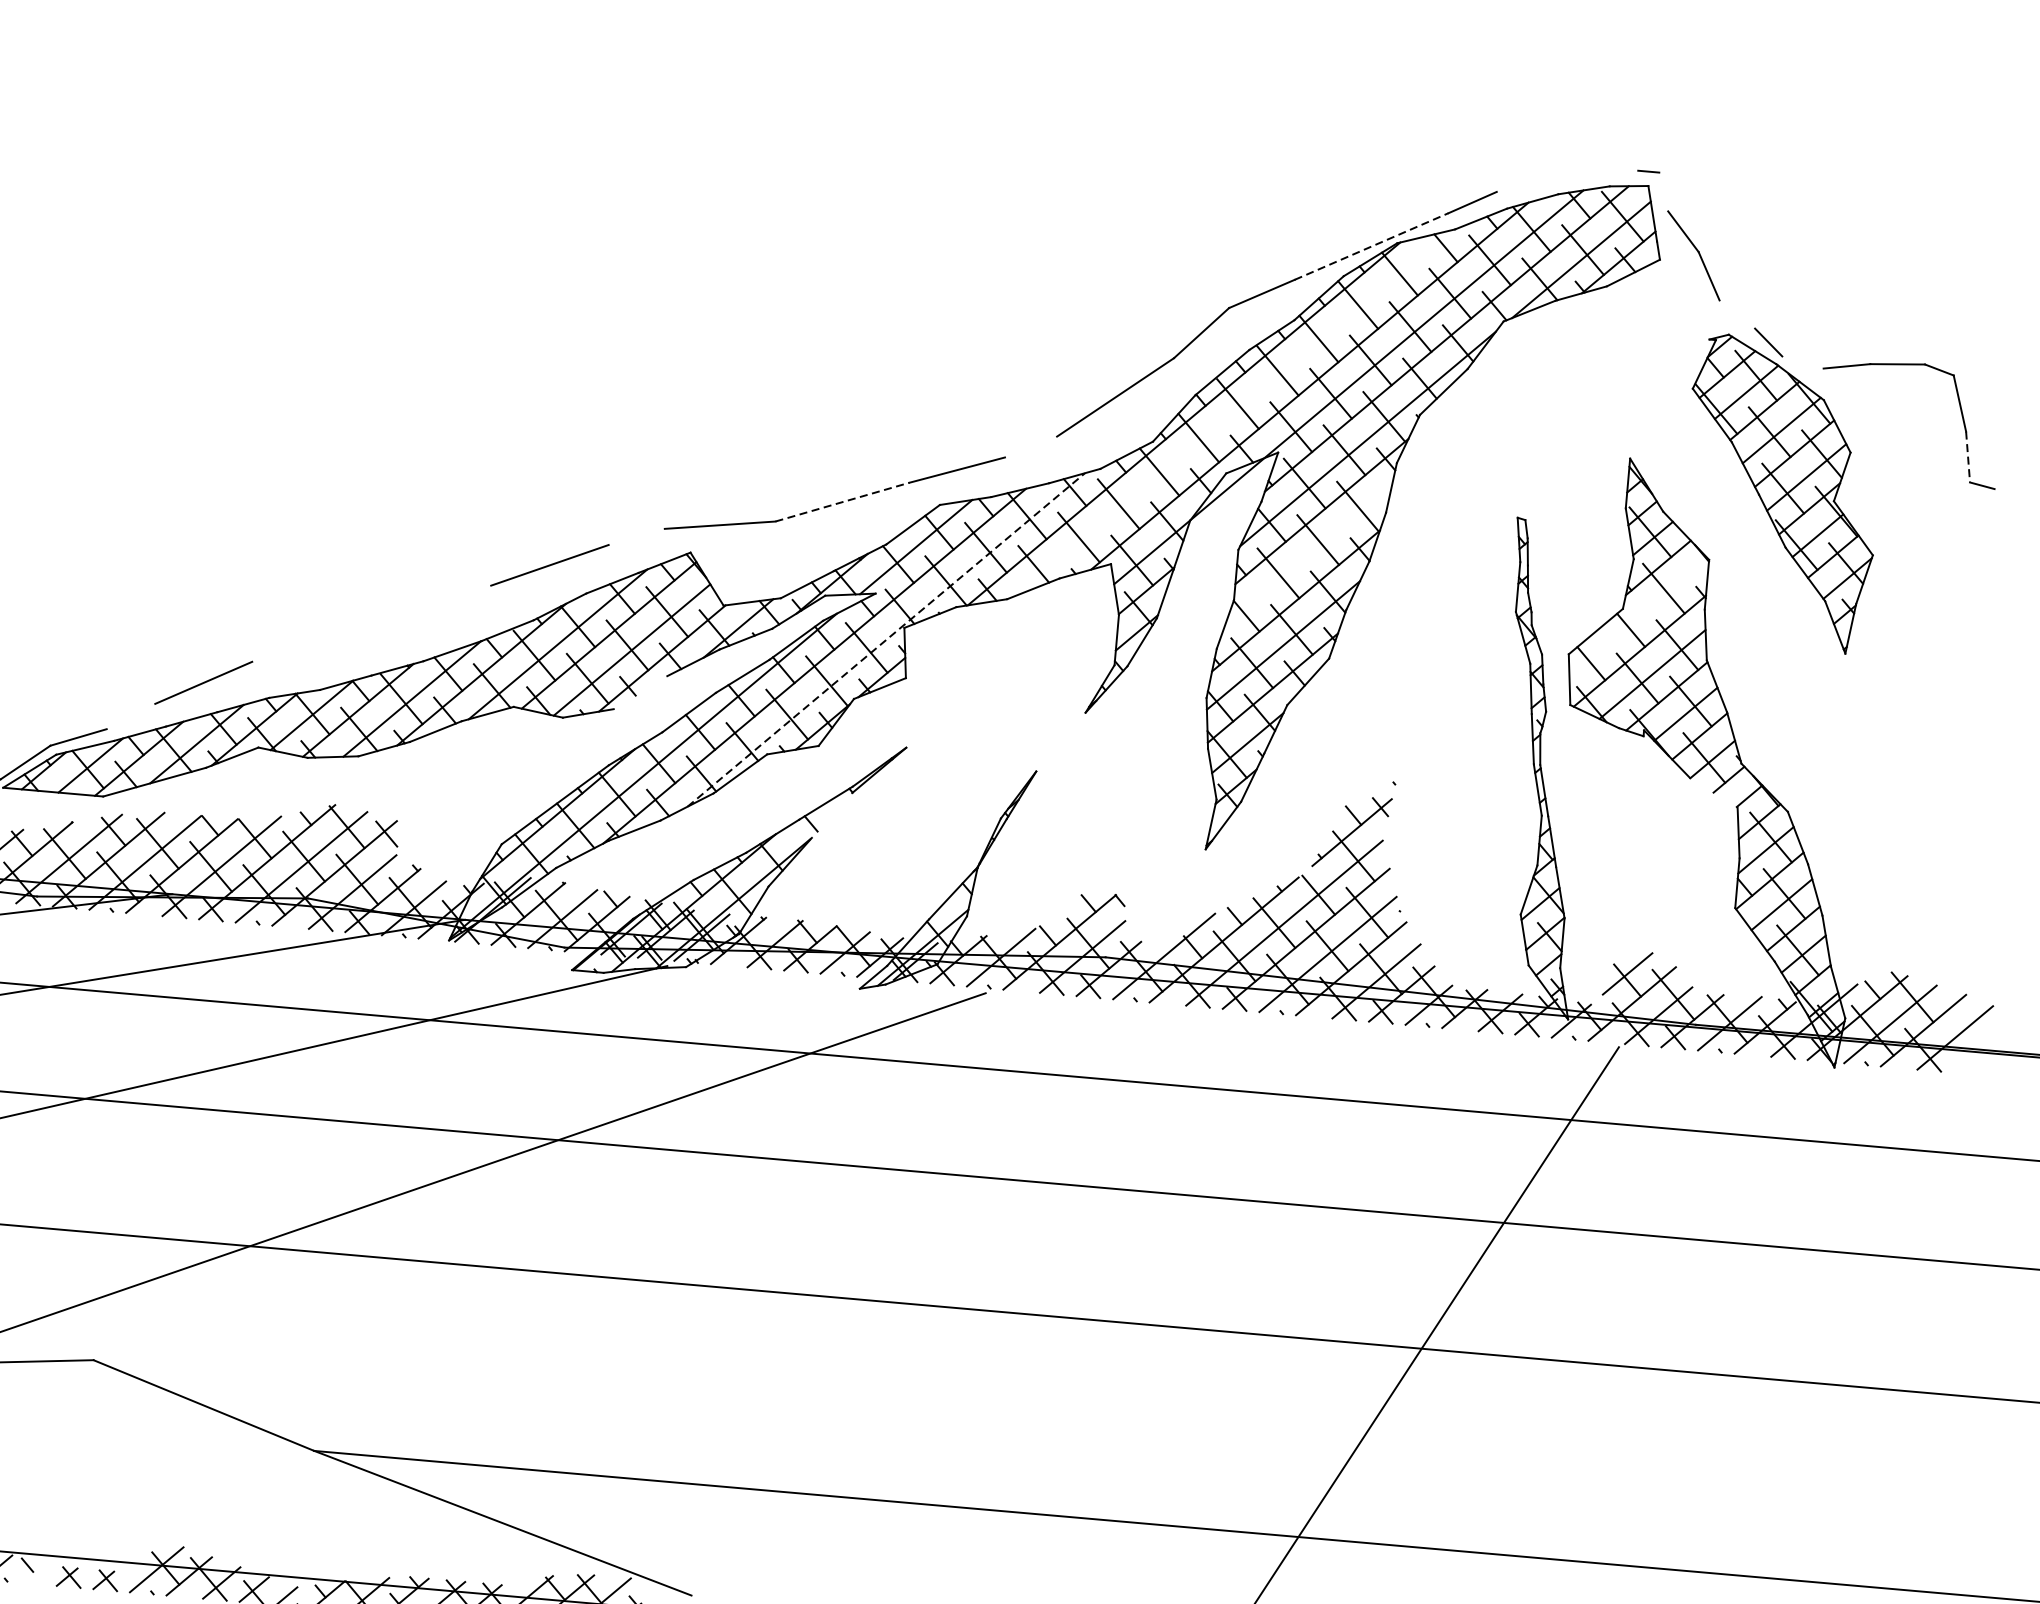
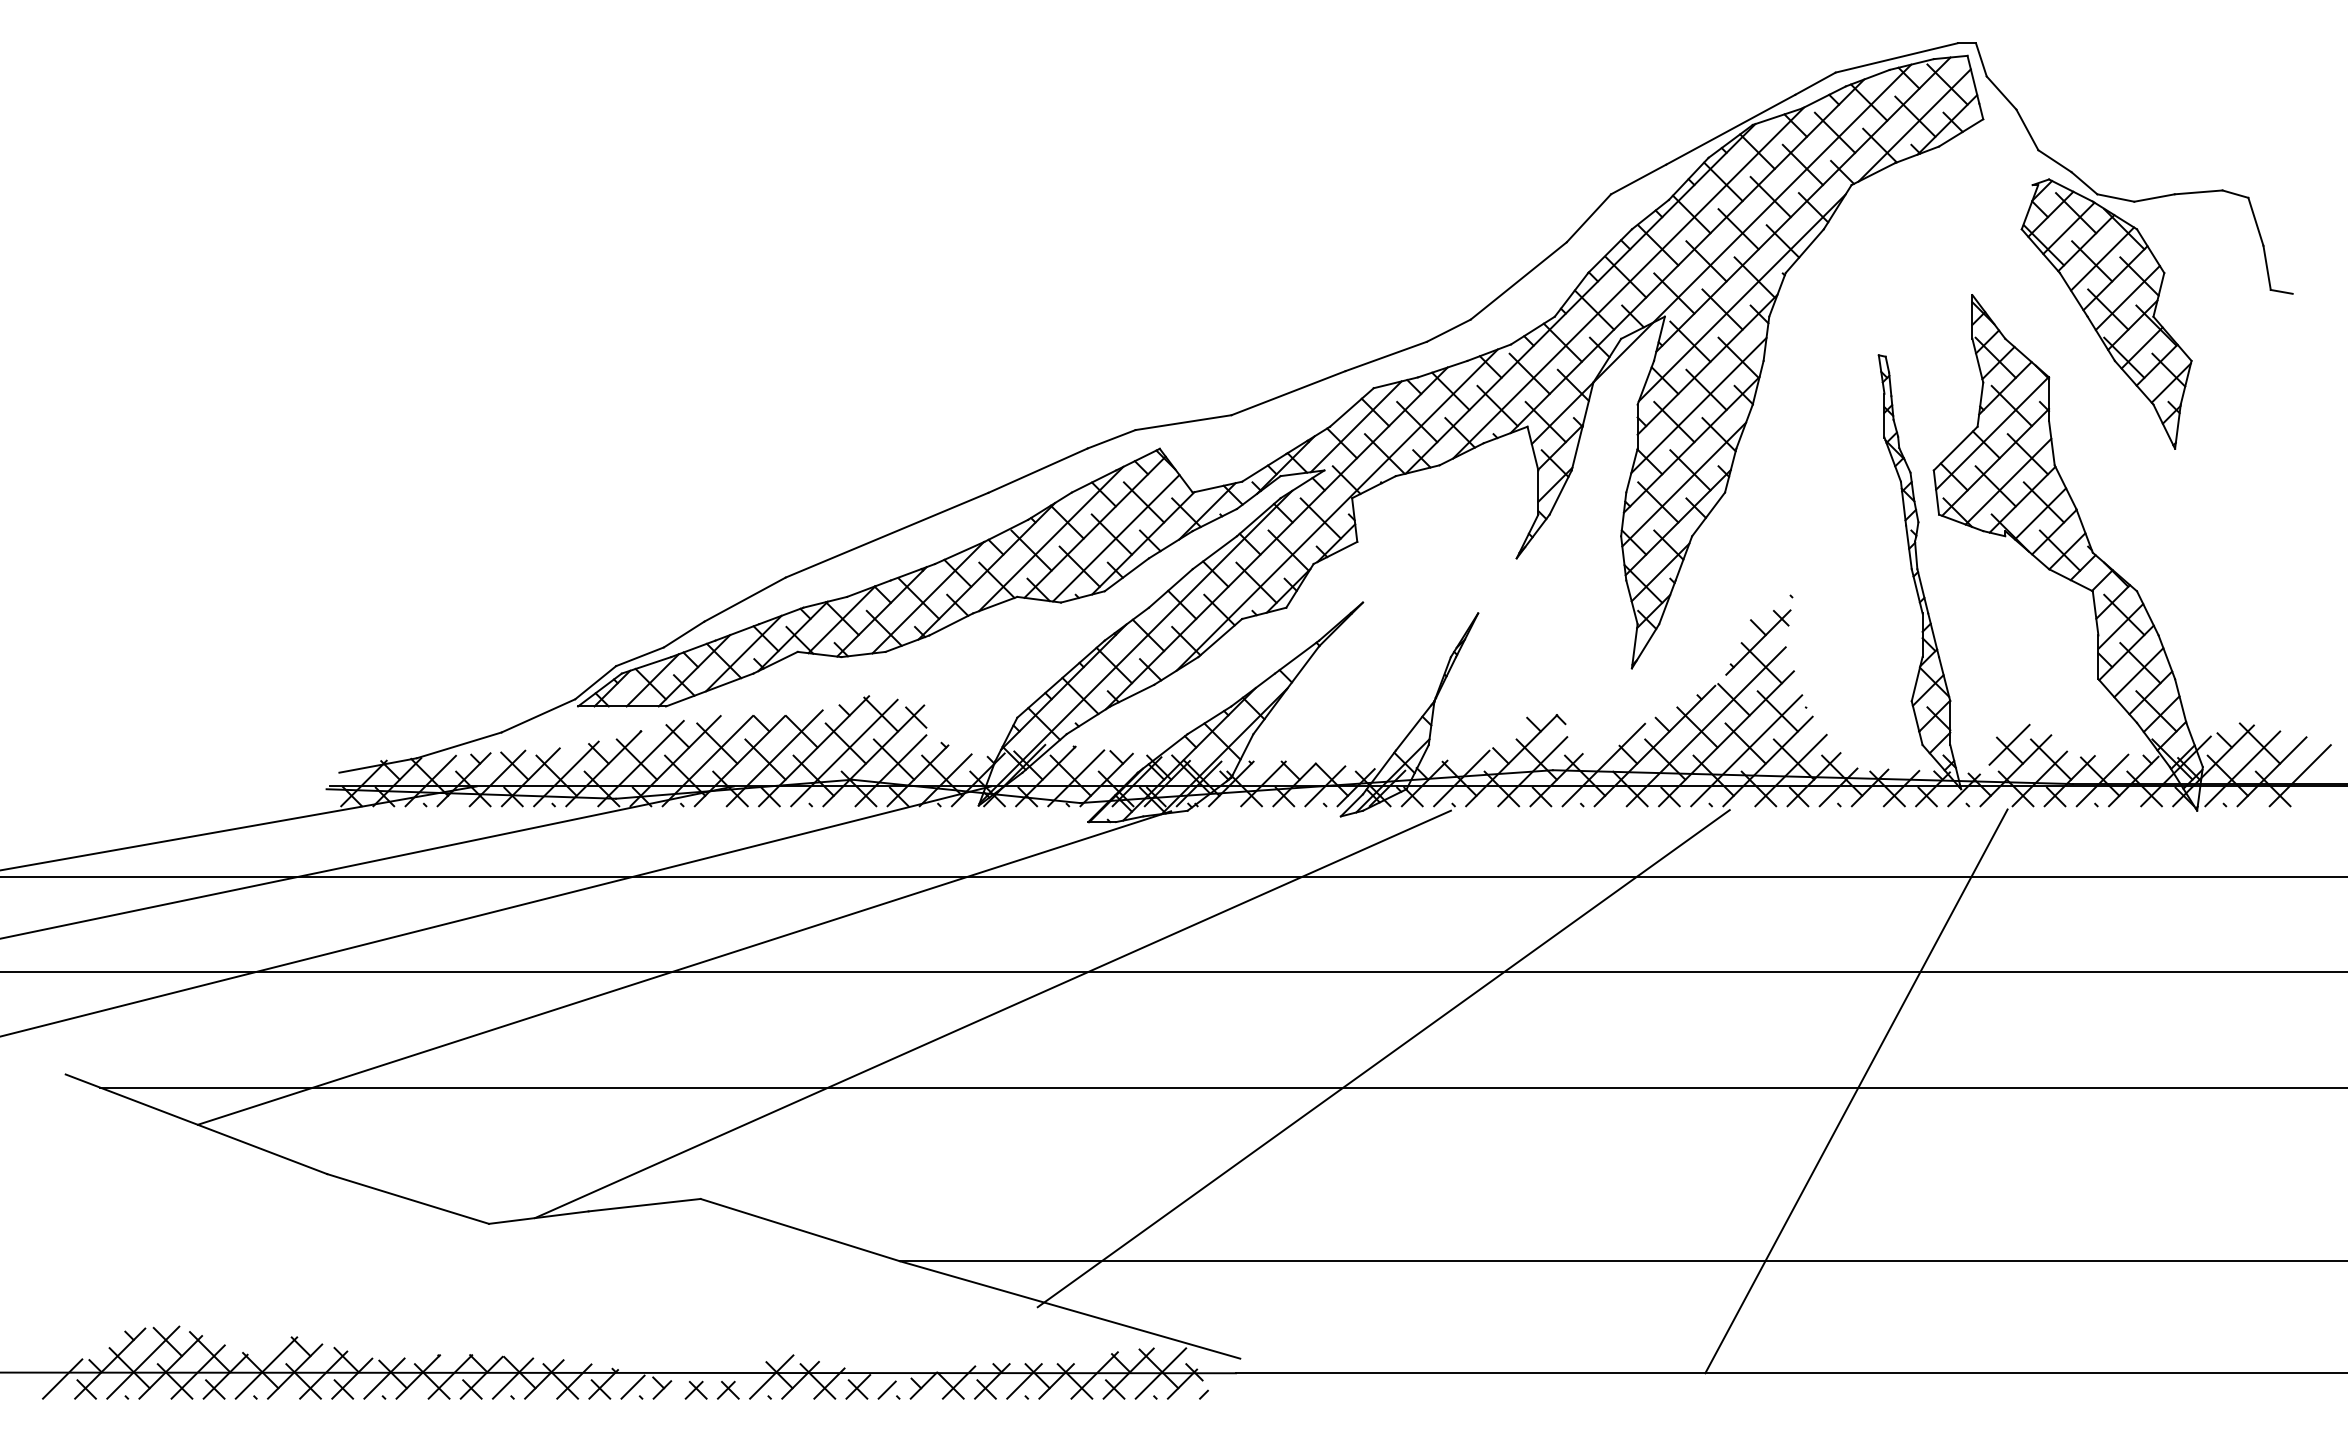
line: (1567, 180) -> (1896, 57), added
line: (1663, 191) -> (1981, 59), added
line: (1372, 246) -> (1731, 129), dashed -> solid
line: (1736, 314) -> (2054, 161), added
line: (1802, 361) -> (2115, 197), added
line: (1240, 410) -> (1628, 282), added
line: (1030, 446) -> (1448, 330), added
line: (1968, 457) -> (2267, 268), dashed -> solid
line: (842, 502) -> (1288, 393), dashed -> solid
line: (636, 537) -> (1111, 439), added
line: (1307, 556) -> (1698, 405), added
line: (1639, 618) -> (1992, 433), added
line: (371, 622) -> (886, 534), added
line: (886, 639) -> (1337, 509), dashed -> solid
line: (640, 692) -> (1126, 574), added
line: (130, 716) -> (683, 634), added
line: (1713, 793) -> (2070, 580), added
line: (831, 815) -> (1302, 667), added
line: (884, 1268) -> (1383, 1058), added
line: (31, 1573) -> (662, 1389), added

